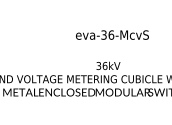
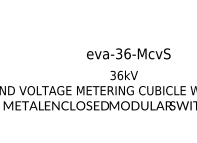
text: (112, 34) -> (128, 53), moved

